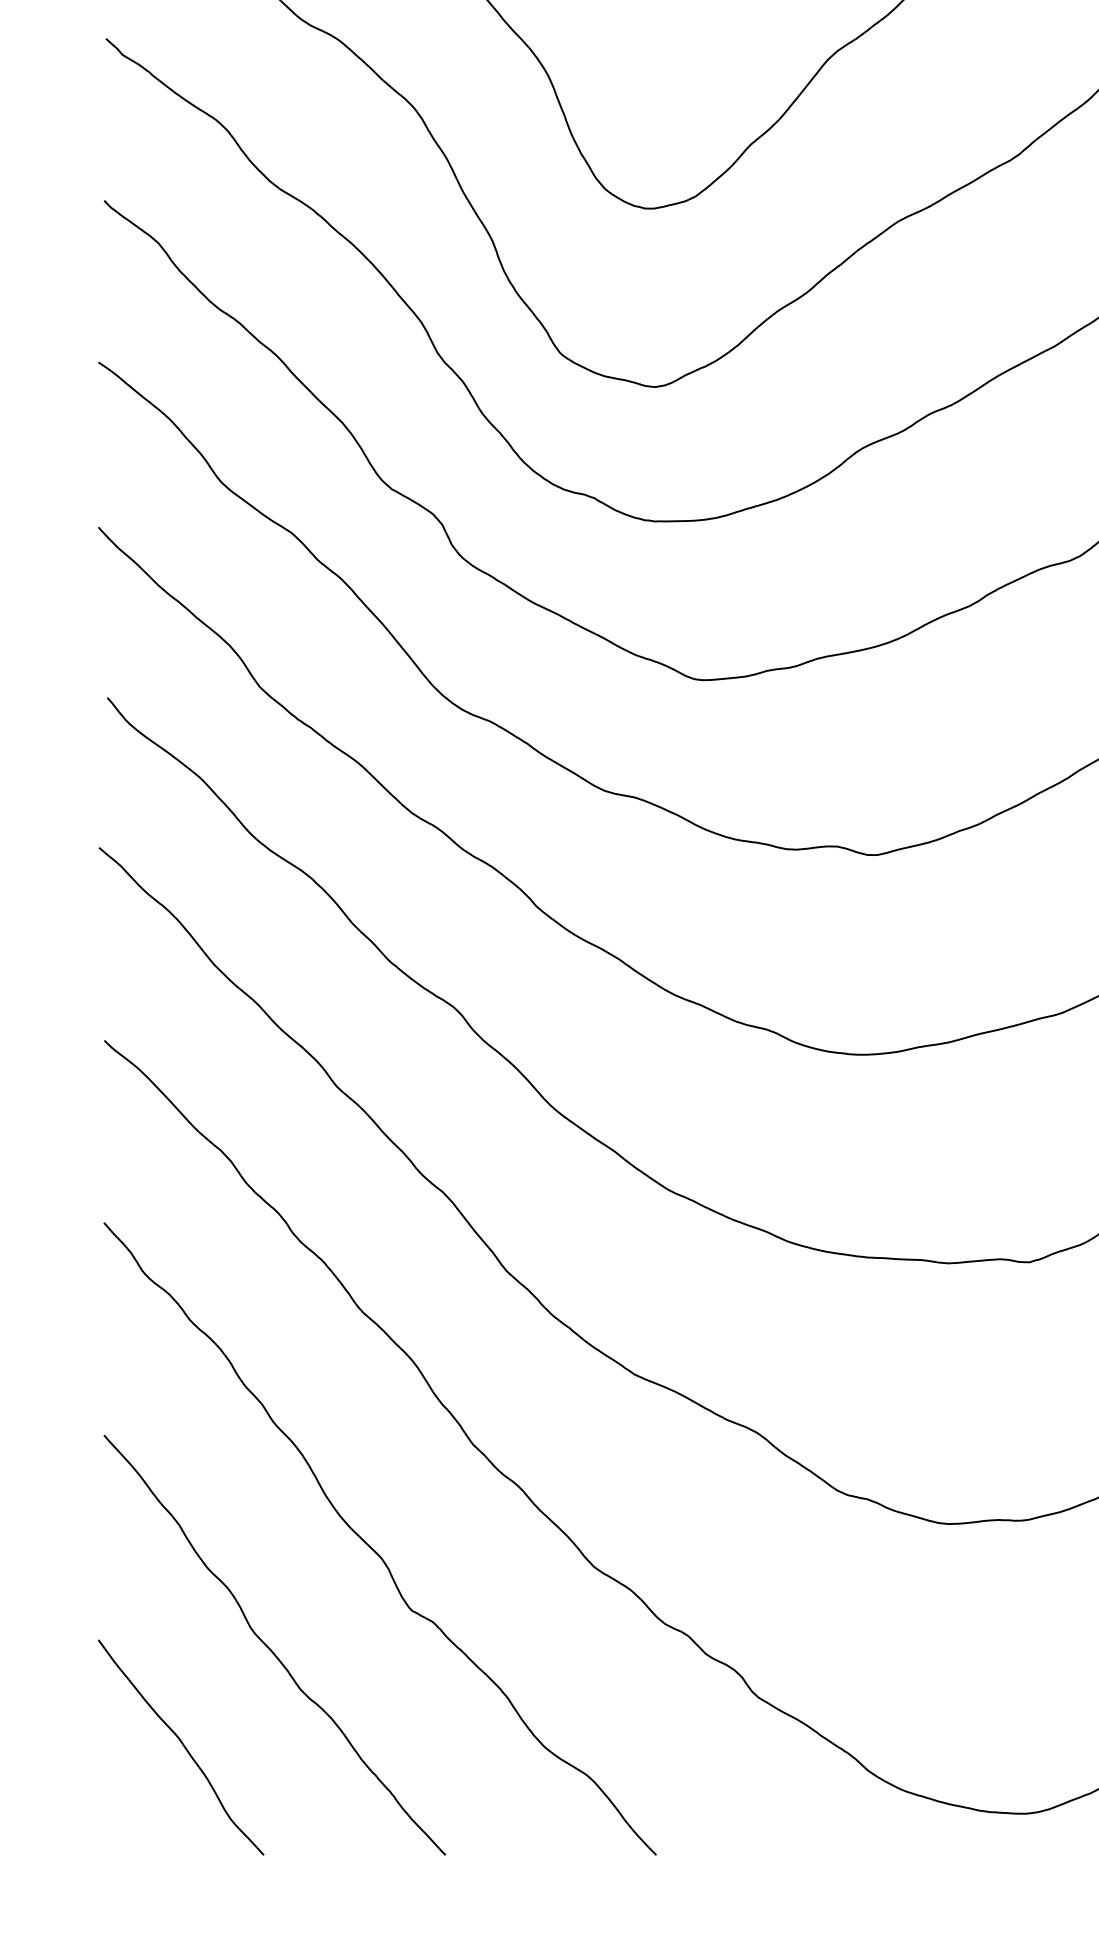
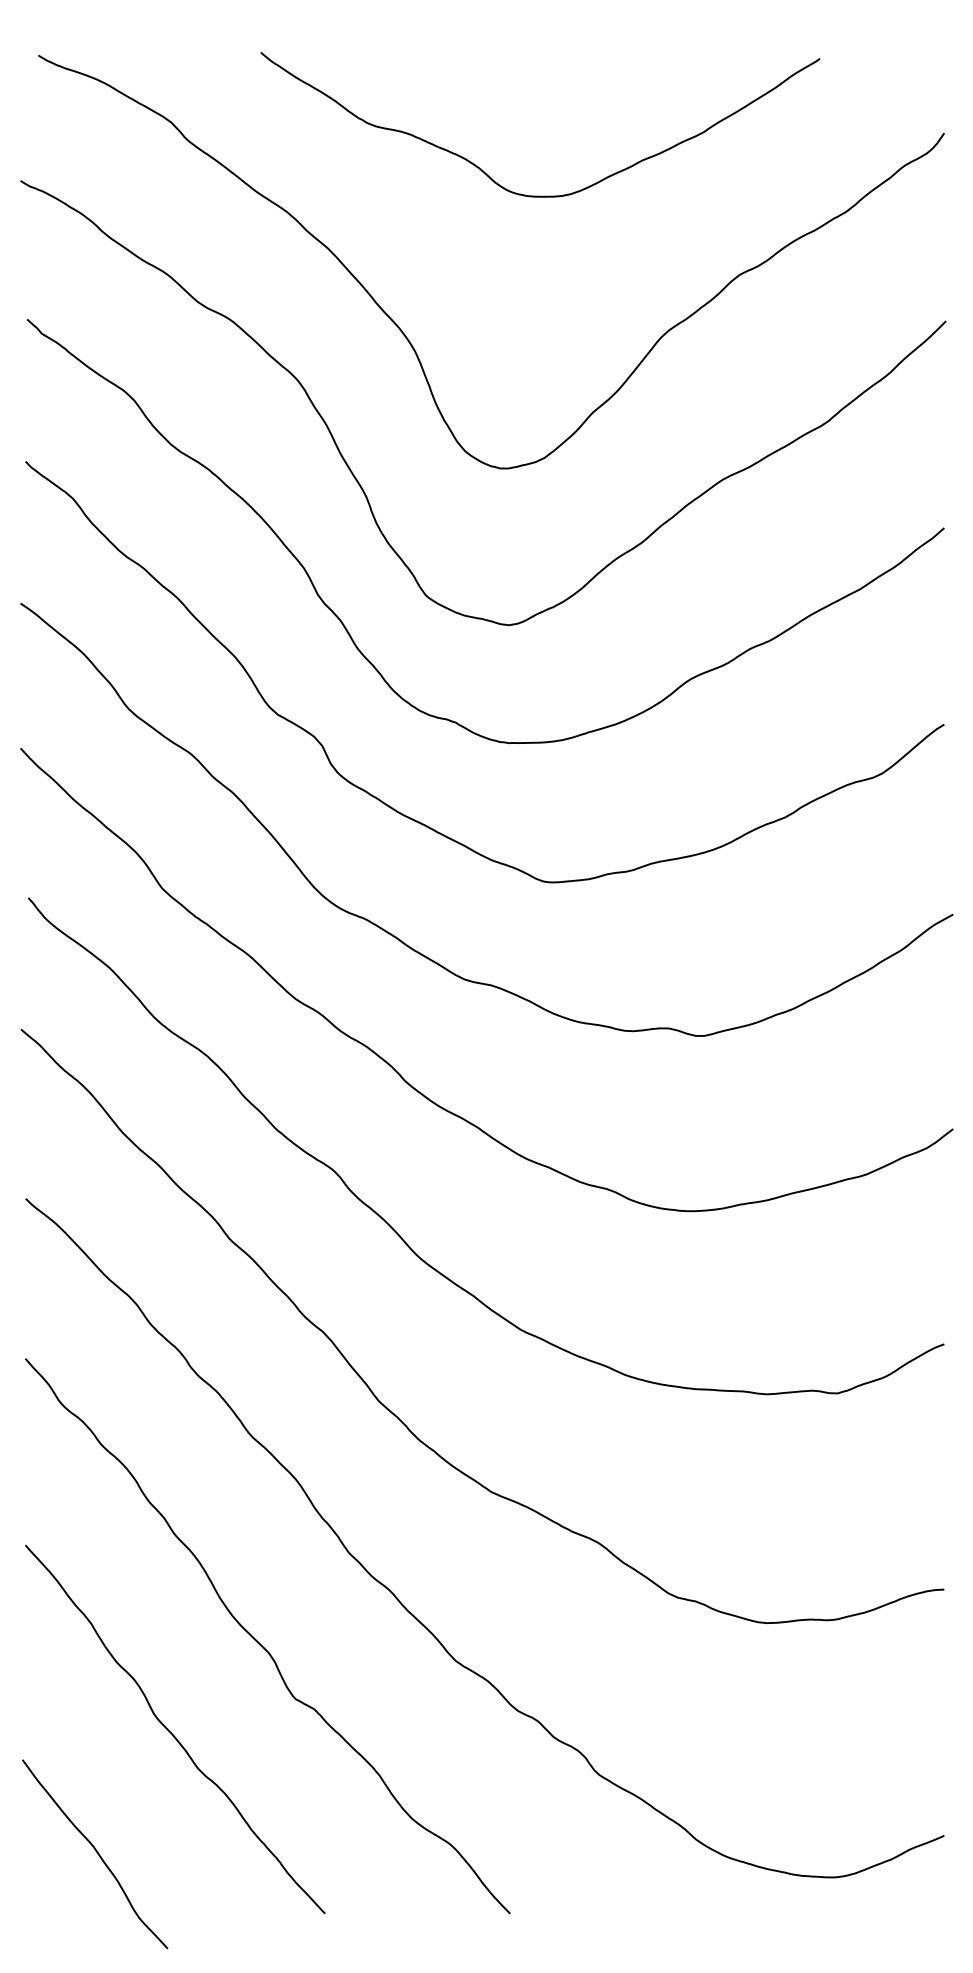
curve: (183, 1747) -> (97, 1854), moved

